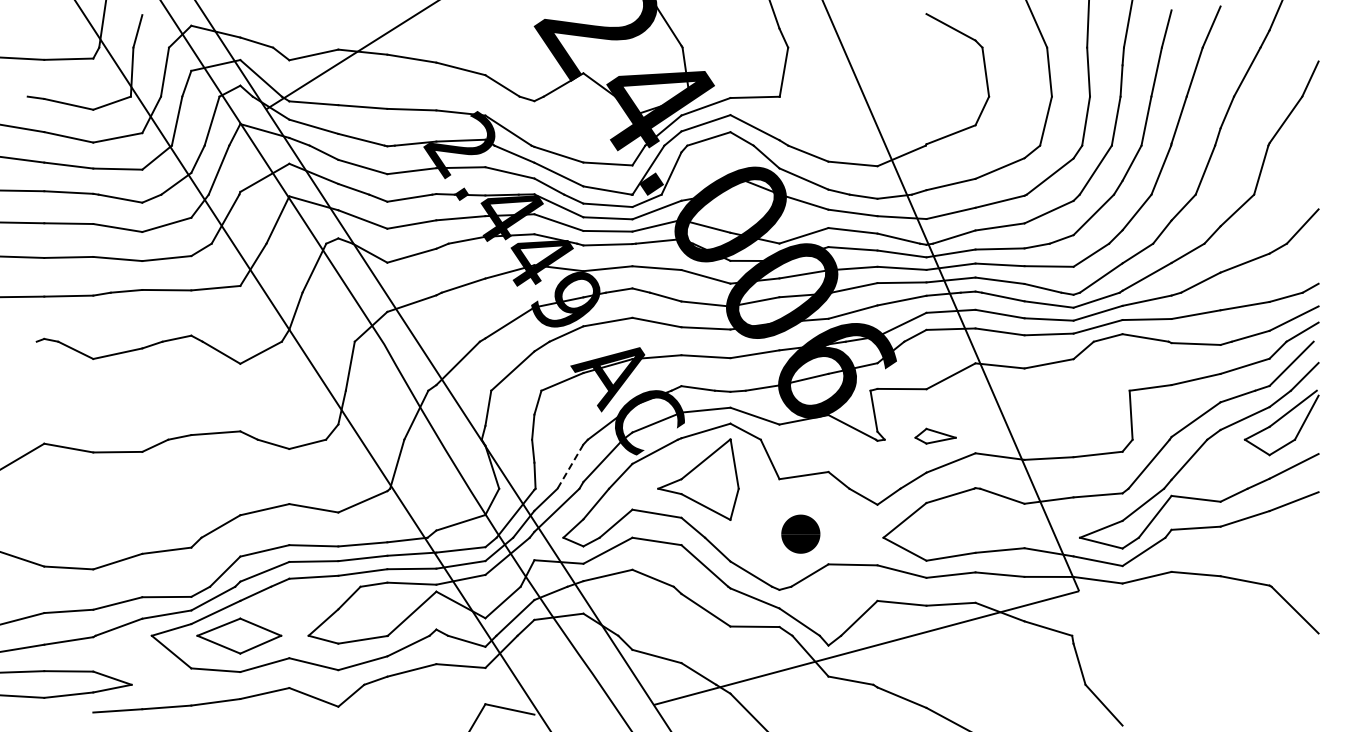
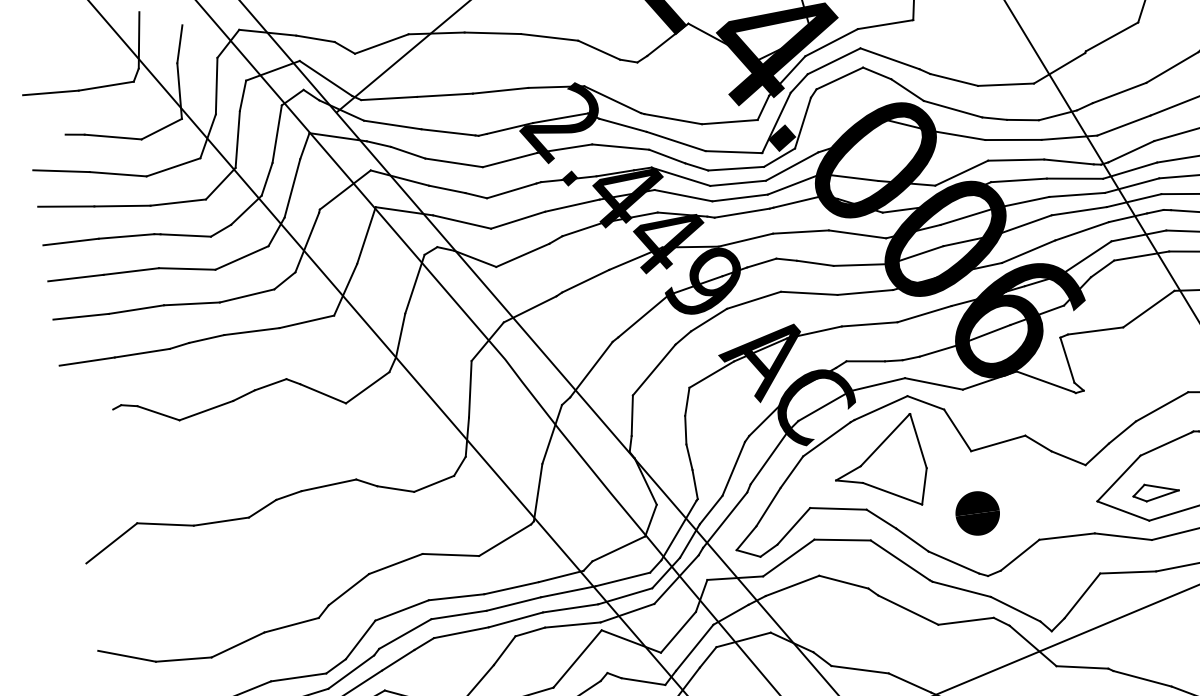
part: (935, 435) -> (1155, 490), moved
line: (570, 466) -> (733, 468), dashed -> solid
text: (800, 533) -> (977, 512), moved

